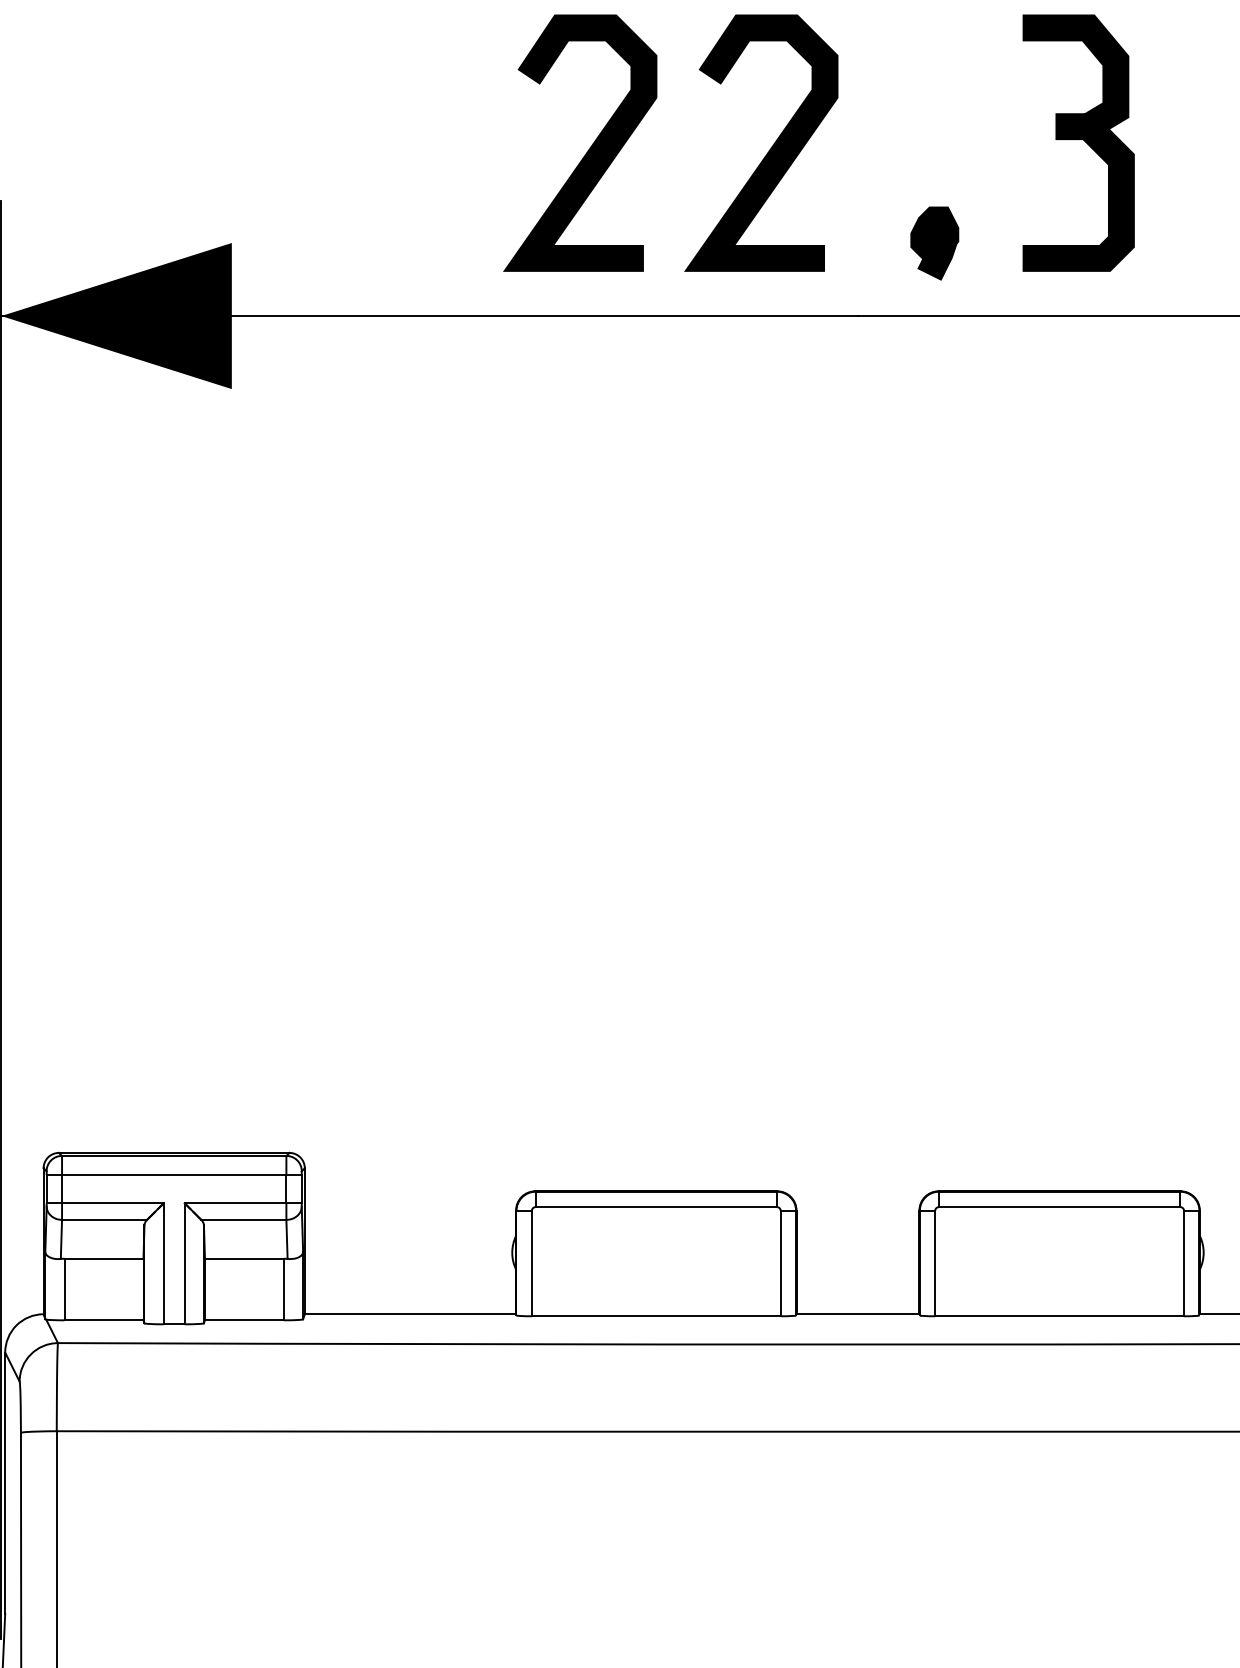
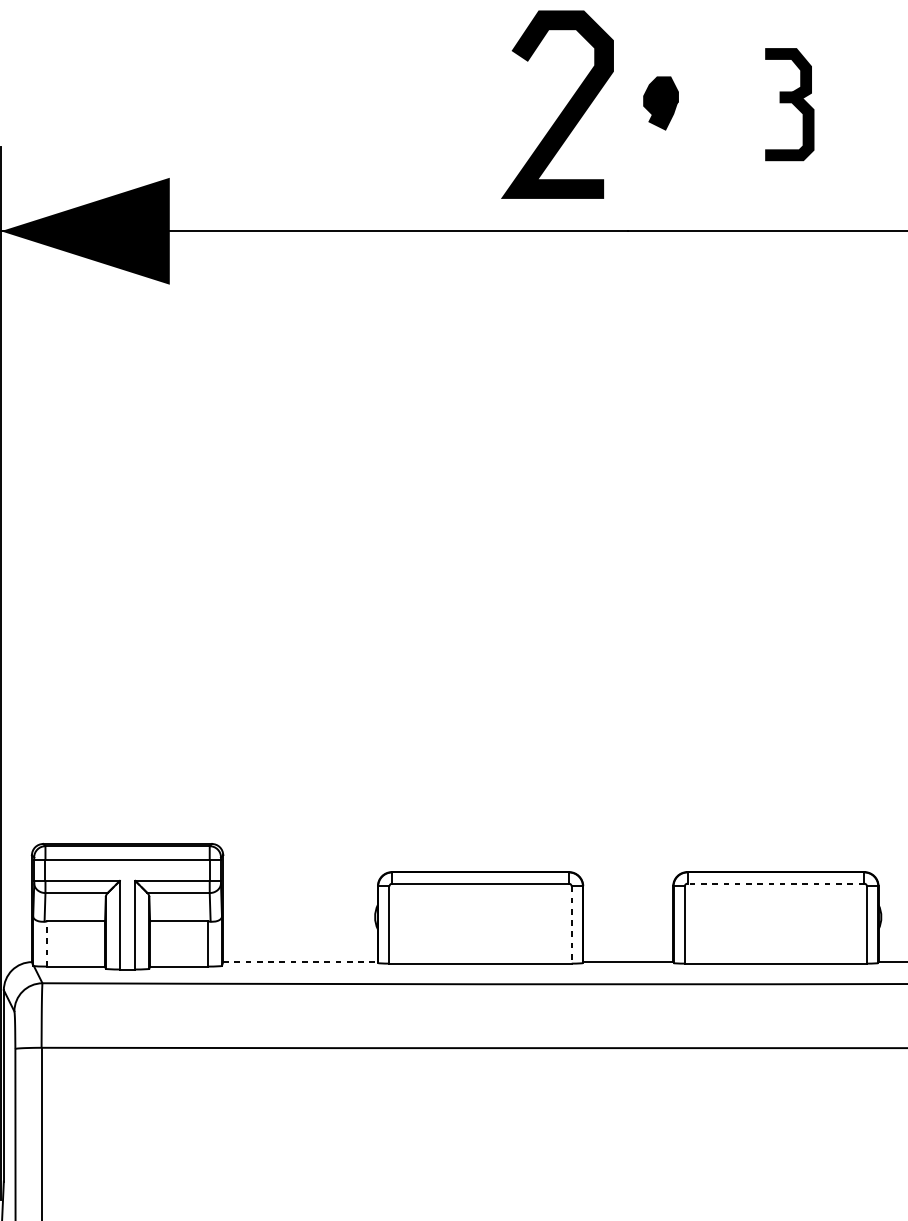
part: (1078, 142) -> (789, 104), size x0.6
curve: (588, 149) -> (430, 109), removed
part: (934, 243) -> (660, 103), moved
line: (1059, 1207) -> (775, 883), solid -> dashed
line: (780, 1263) -> (571, 924), solid -> dashed
line: (64, 1289) -> (47, 944), solid -> dashed
line: (410, 1314) -> (300, 962), solid -> dashed

